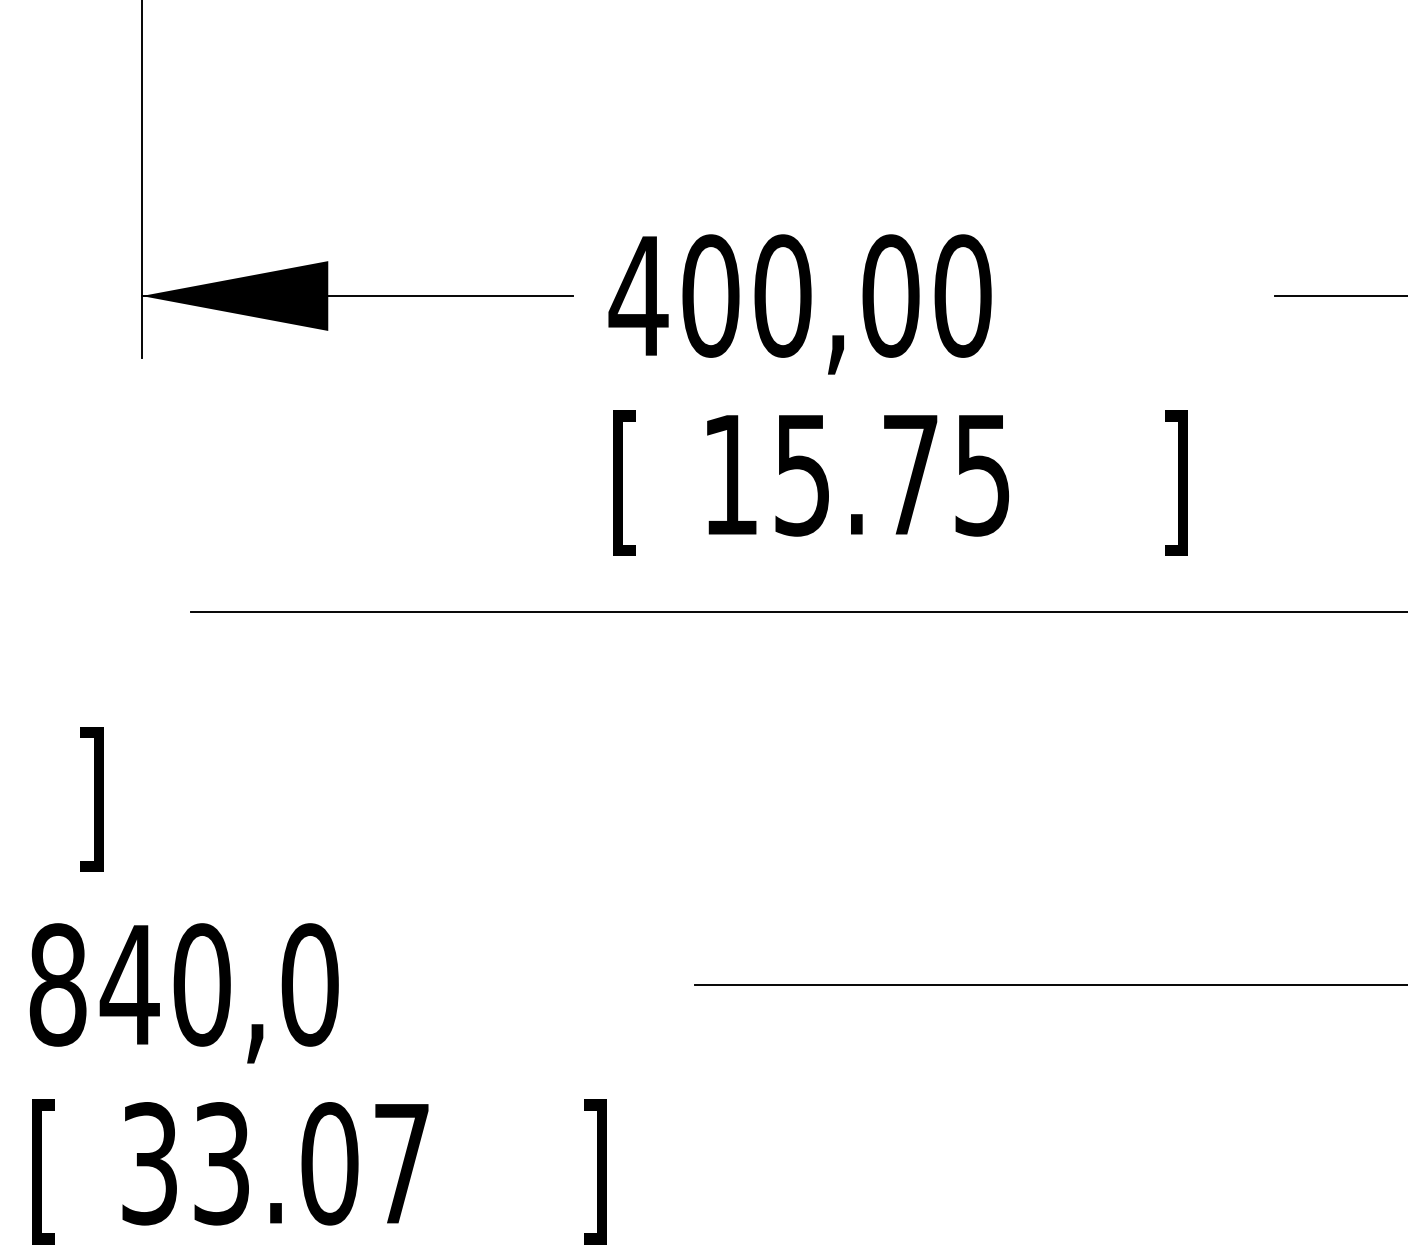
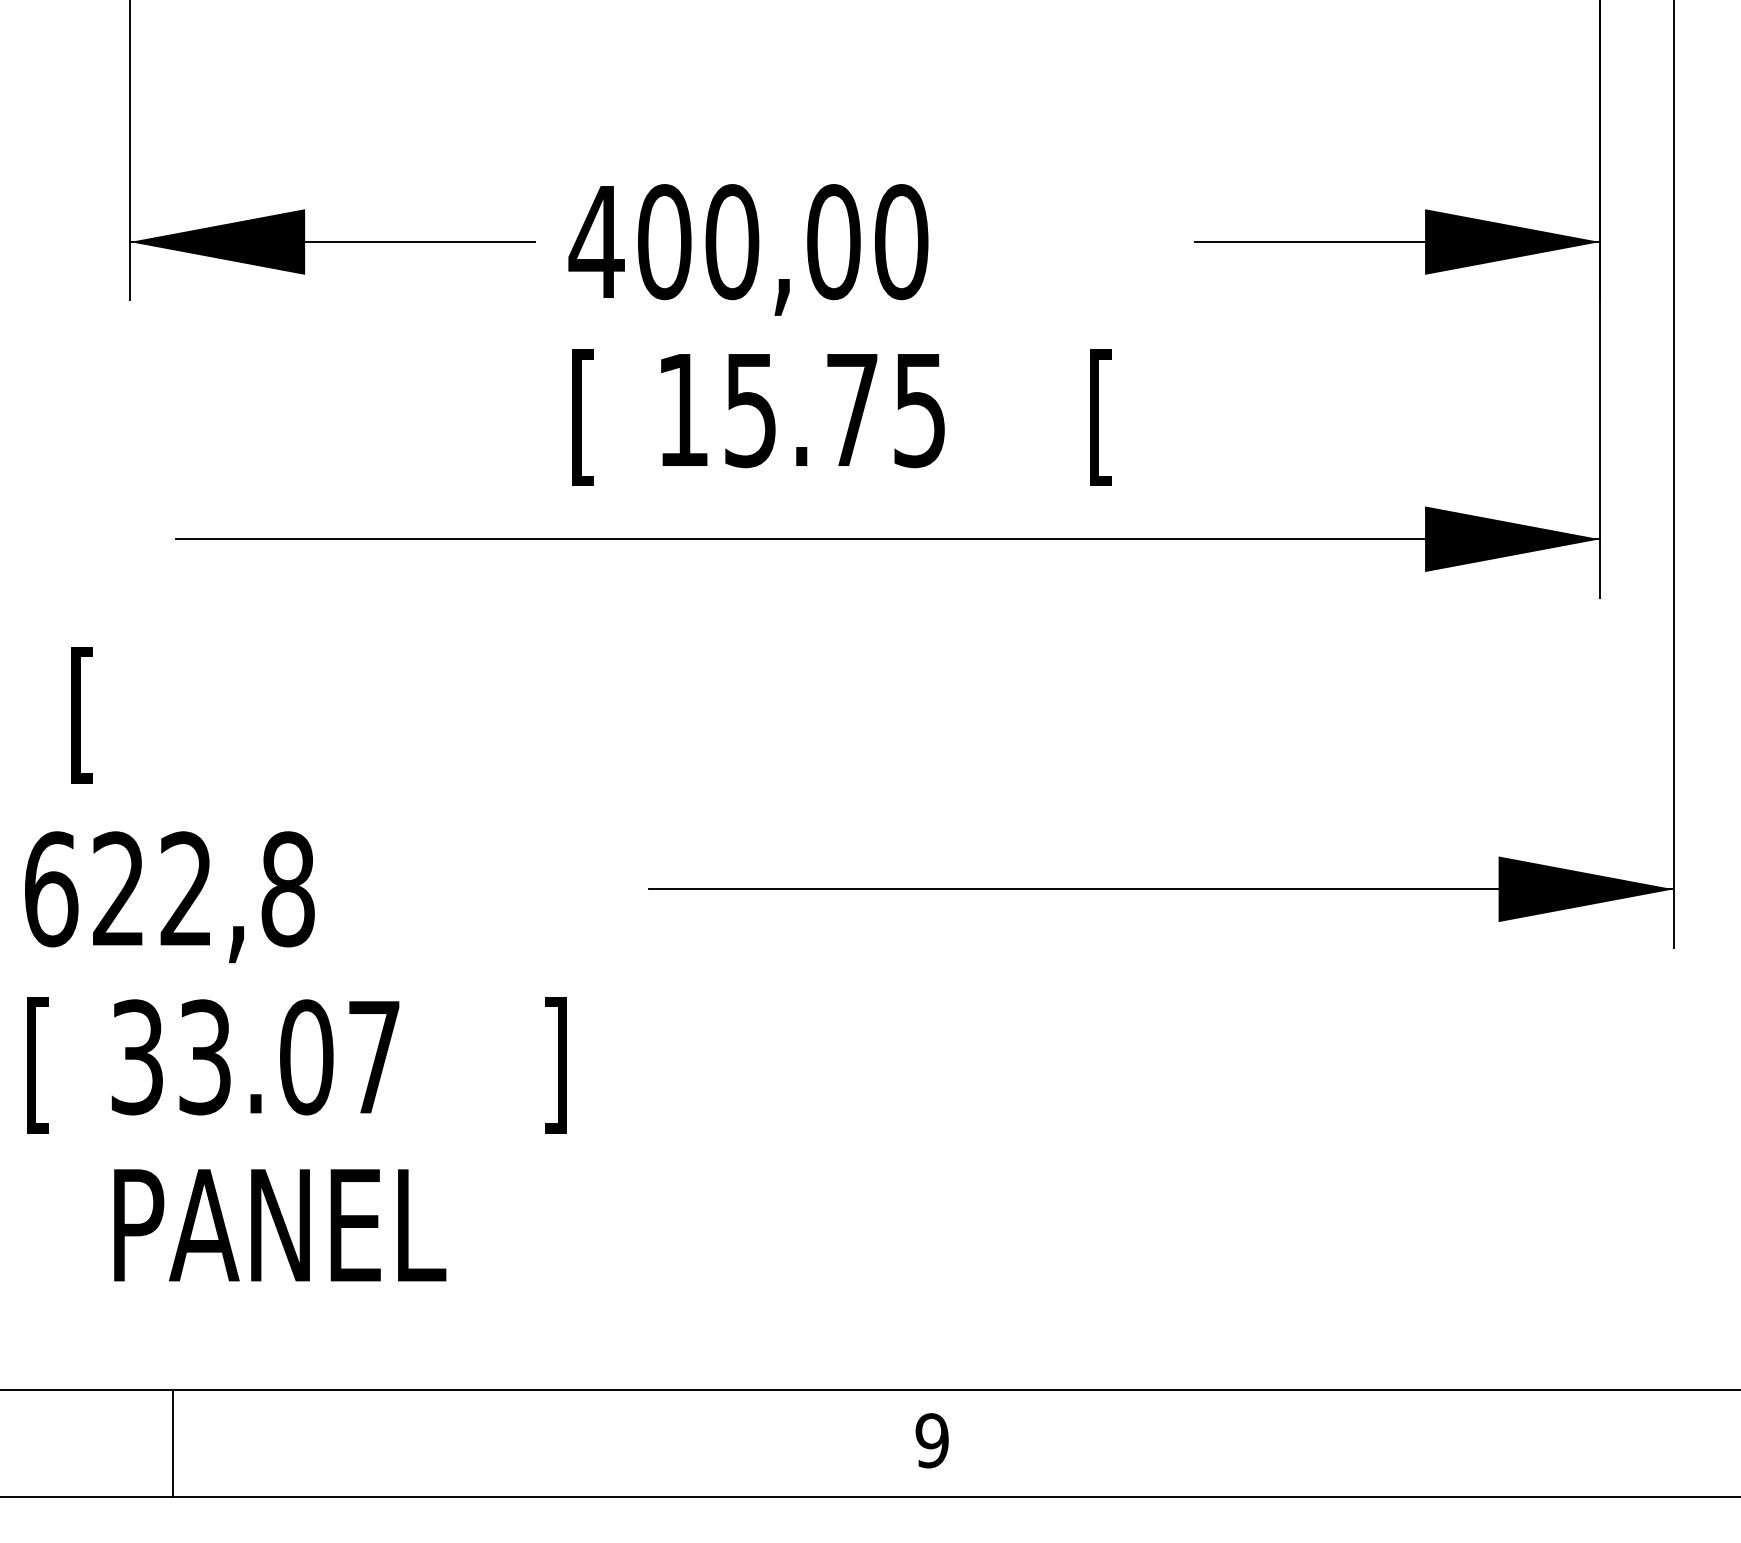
text: (1175, 482) -> (1101, 417), ] -> [
text: (91, 799) -> (82, 715), ] -> [
text: (183, 985) -> (169, 889), 840,0 -> 622,8

